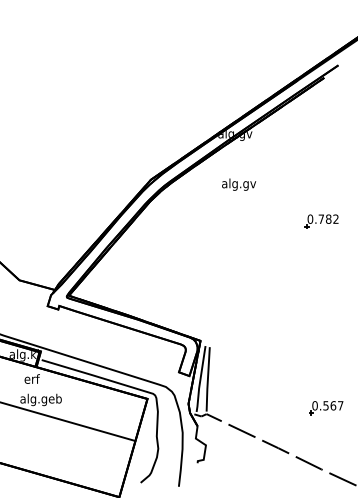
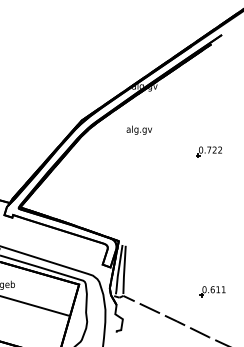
text: (239, 184) -> (139, 130), moved
text: (328, 218) -> (214, 149), 0.782 -> 0.722
text: (333, 405) -> (218, 289), 0.567 -> 0.611

